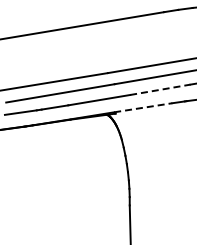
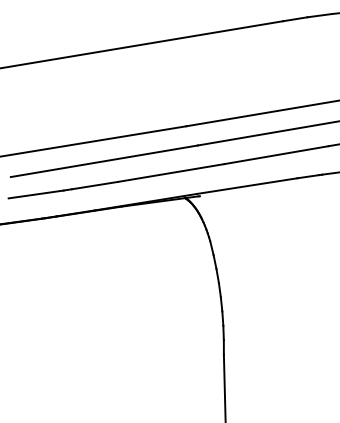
line: (160, 89) -> (276, 154), dashed -> solid
line: (143, 107) -> (247, 185), dashed -> solid

